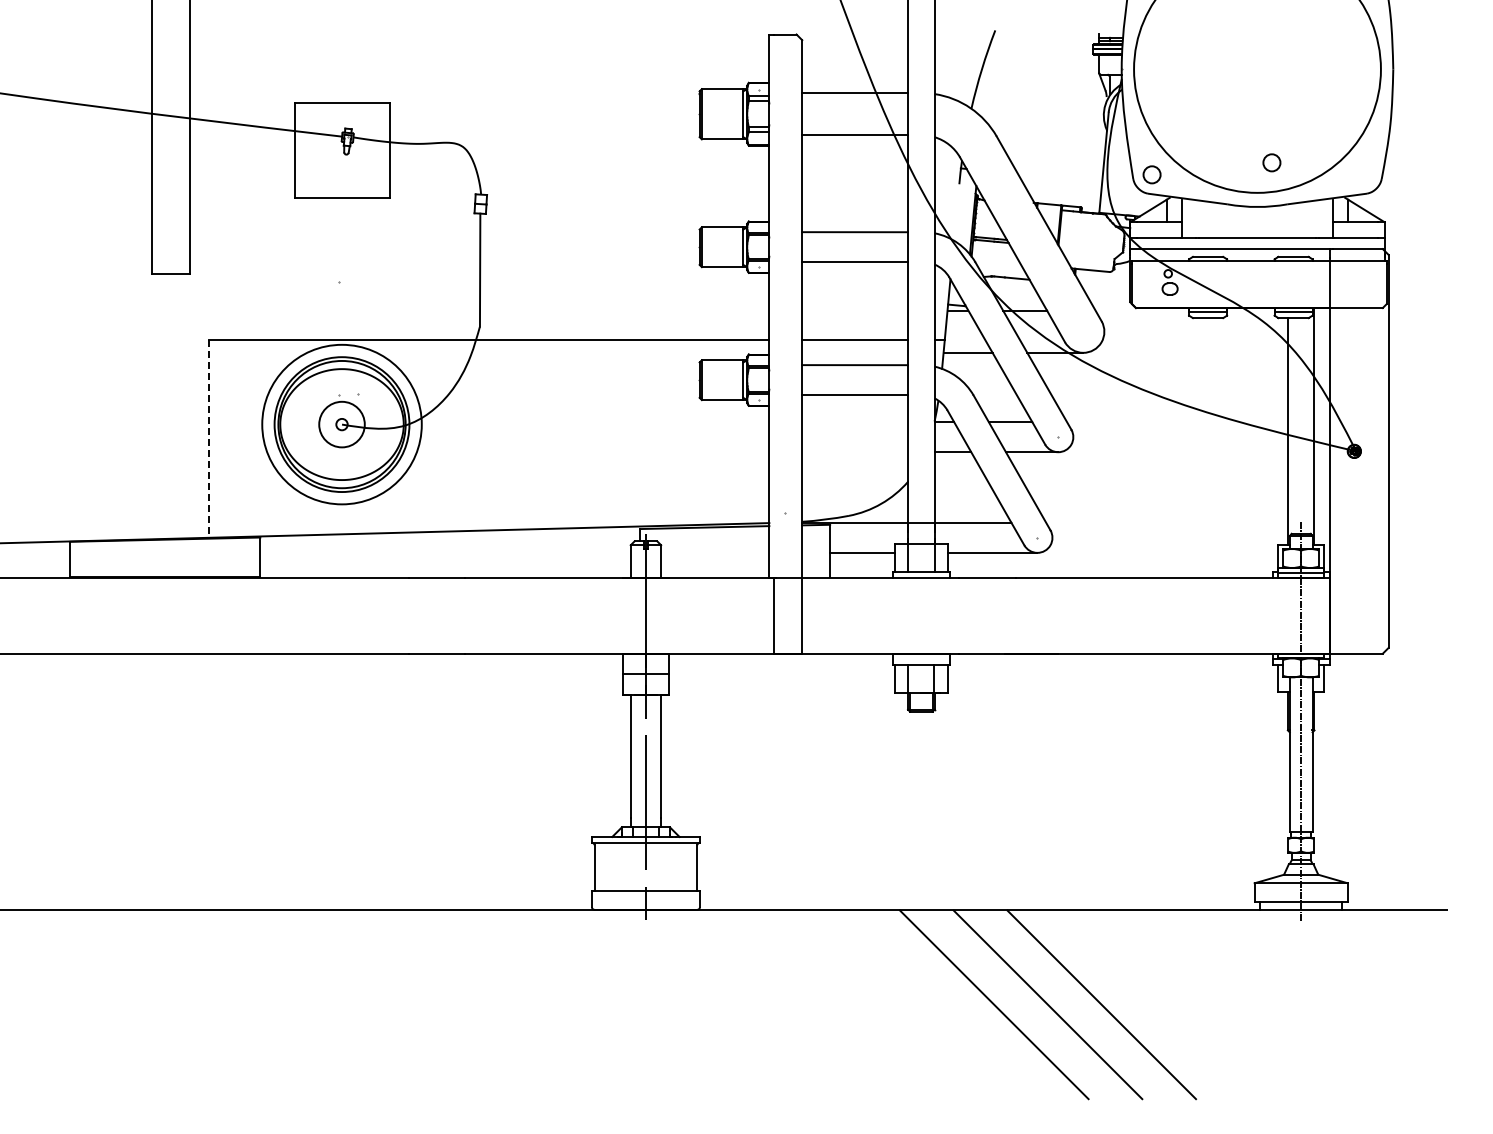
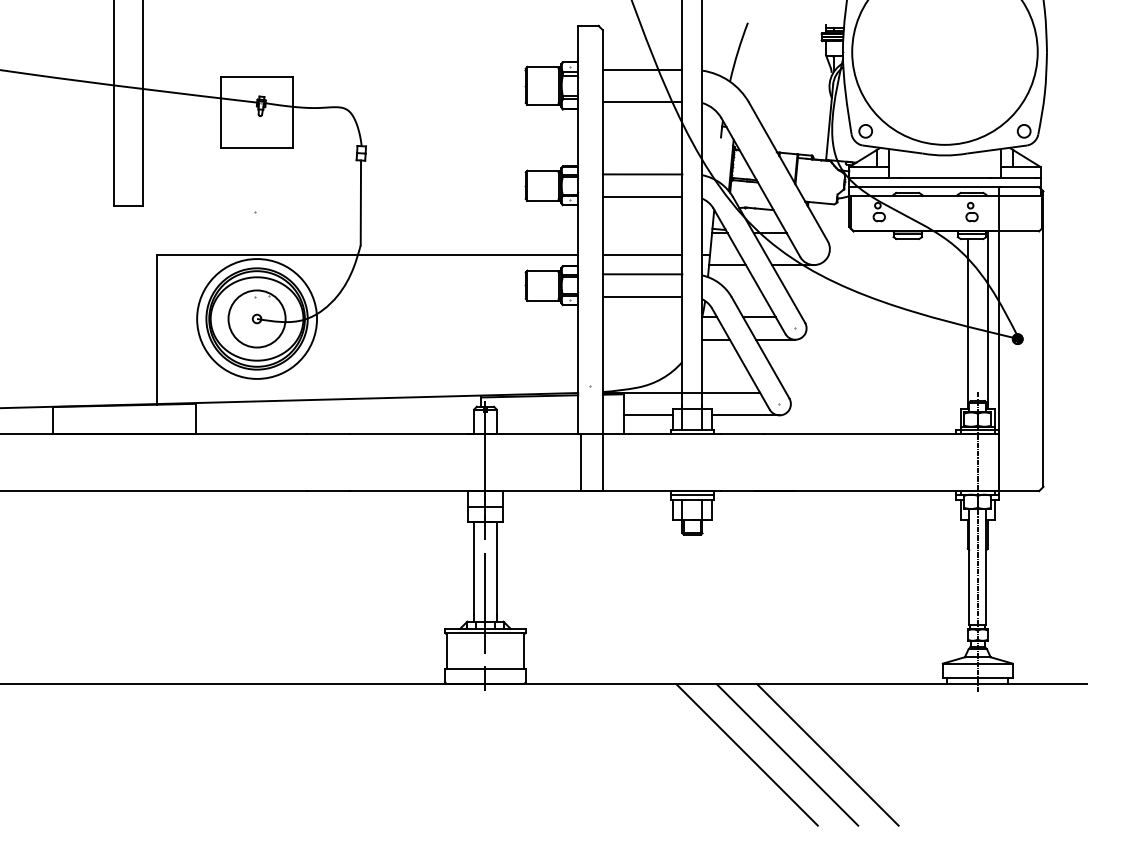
circle: (1271, 162) -> (1023, 131), moved
part: (1293, 282) -> (972, 212), added
circle: (342, 424) -> (257, 318), size x1.67
line: (209, 439) -> (157, 330), dashed -> solid
line: (920, 659) -> (691, 495), added

